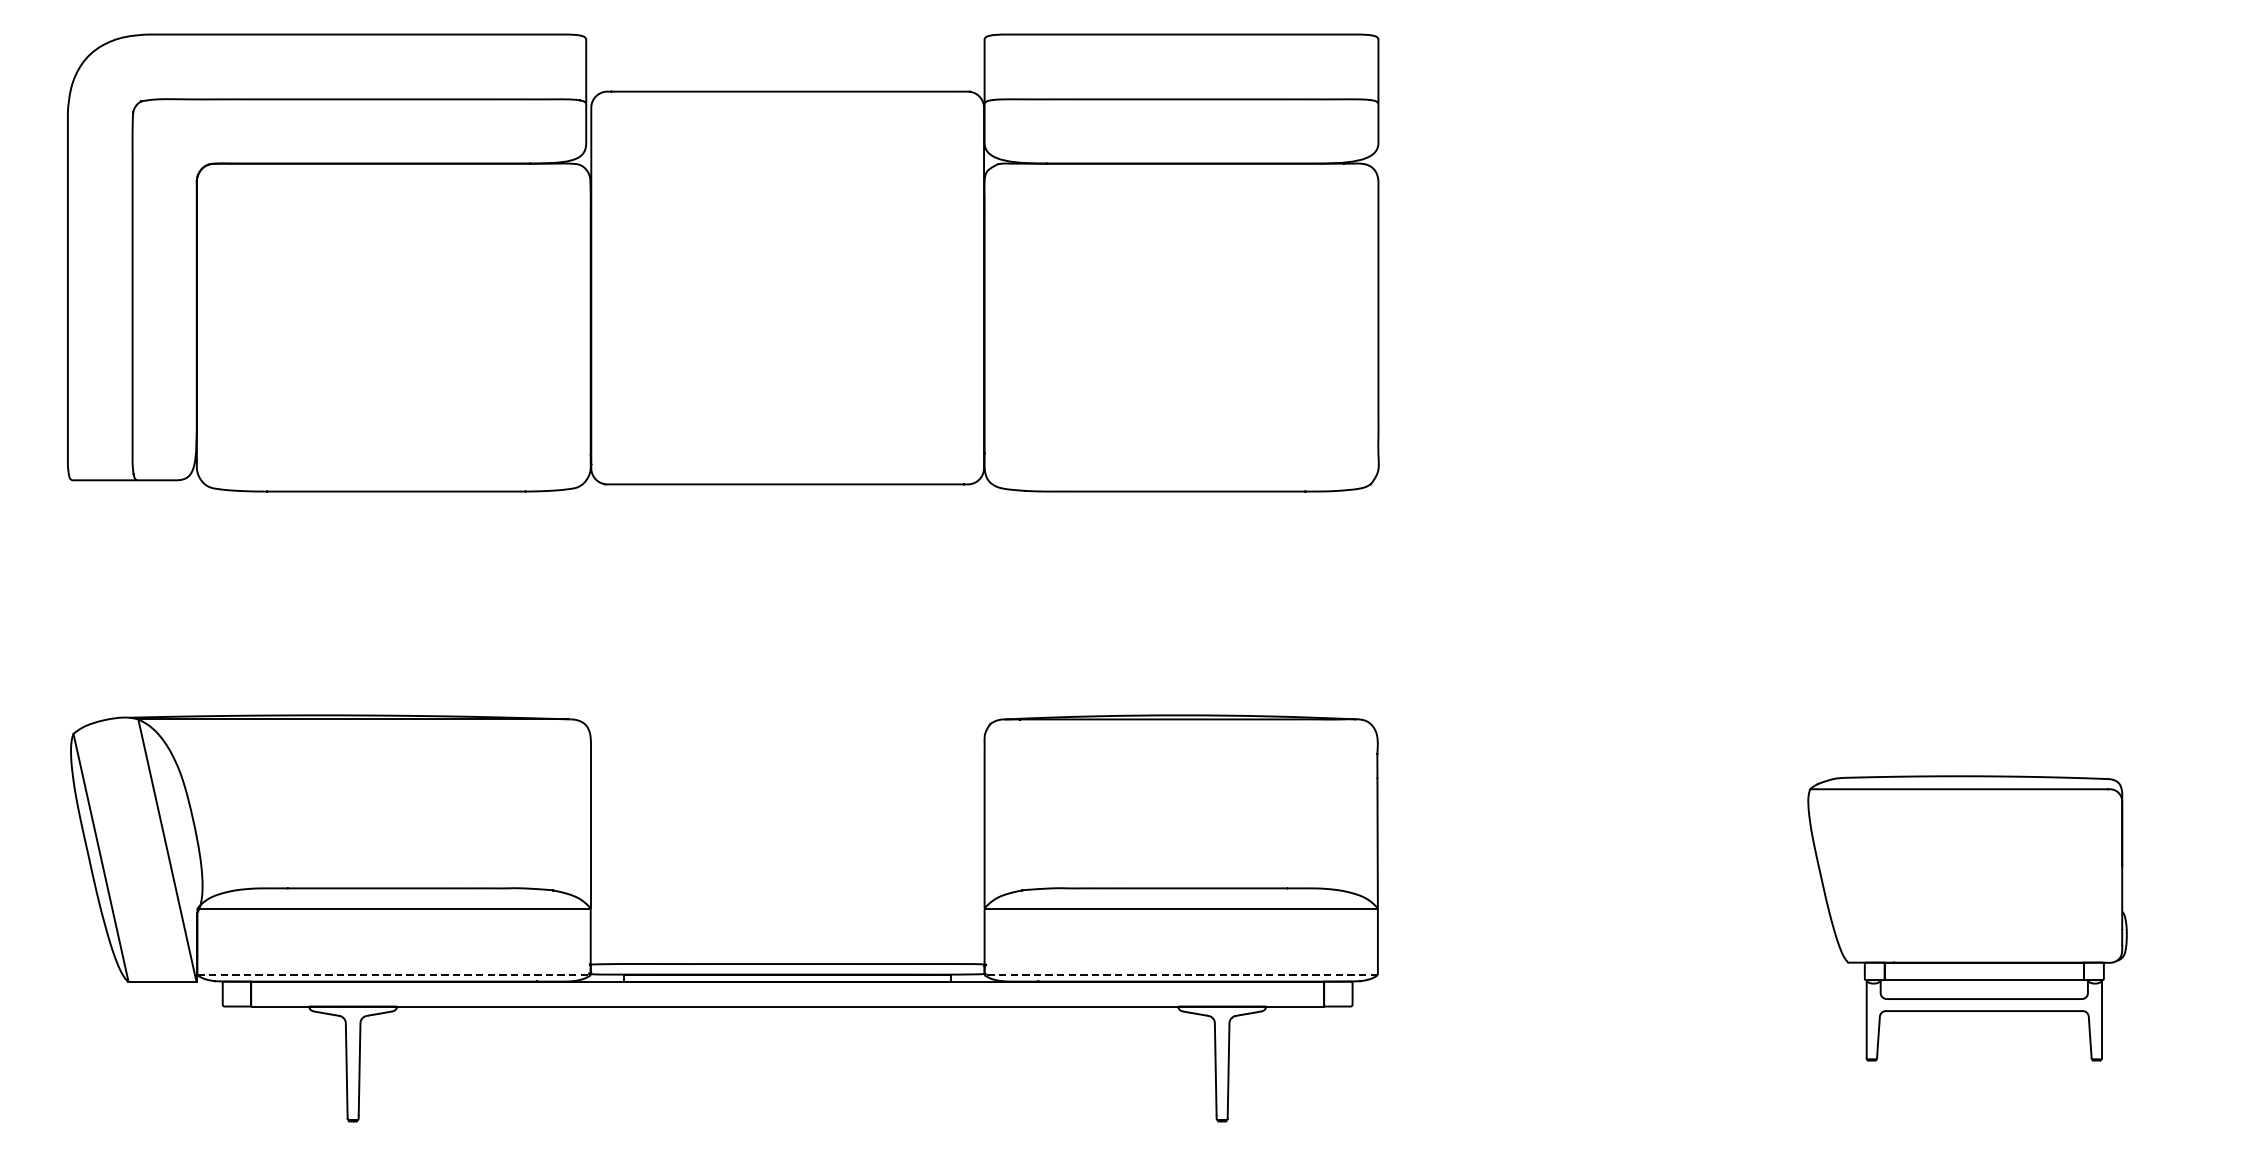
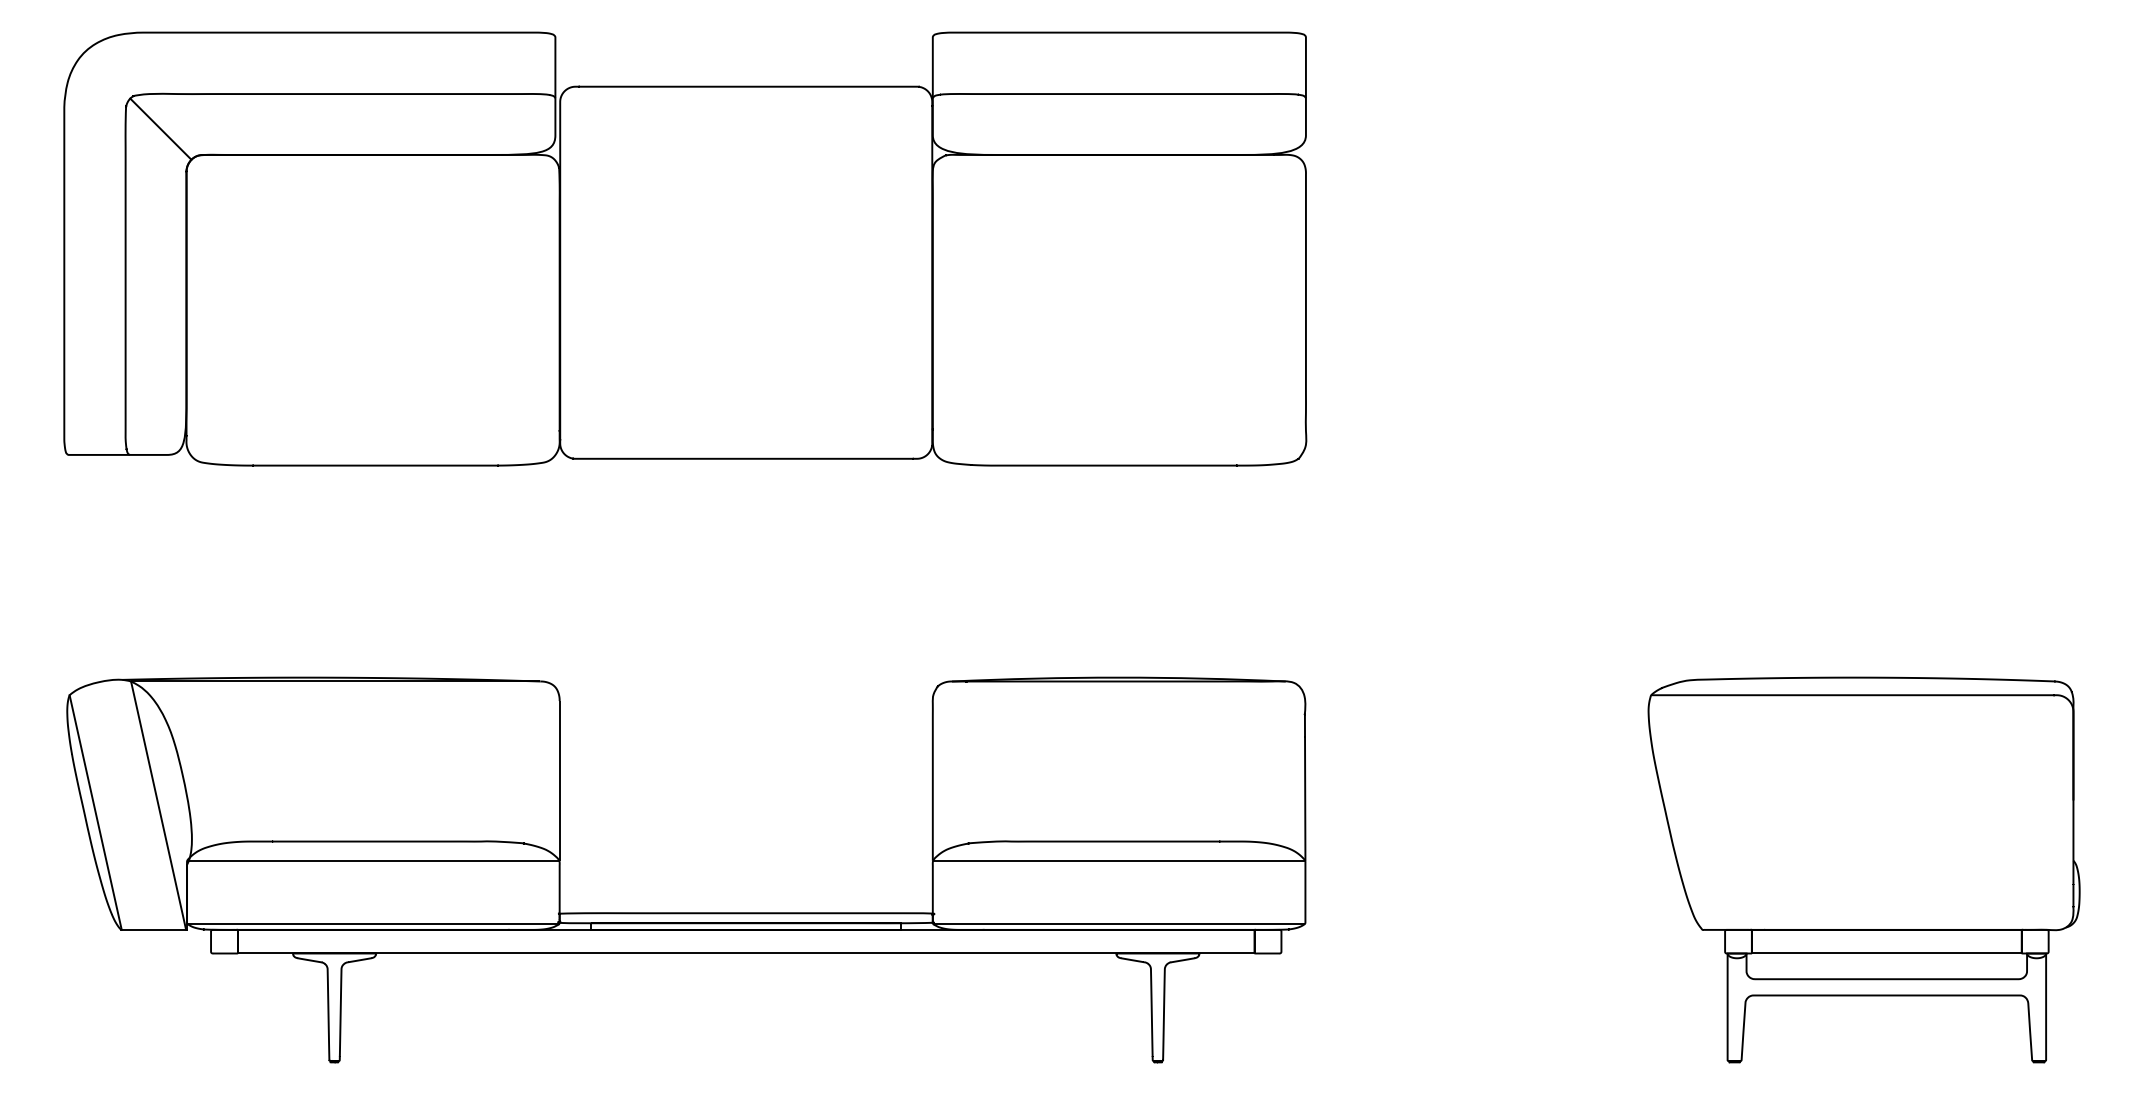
line: (169, 135) -> (160, 128), added
part: (1966, 917) -> (1863, 869), size x1.43
line: (394, 974) -> (373, 923), dashed -> solid
line: (1180, 974) -> (1118, 923), dashed -> solid

